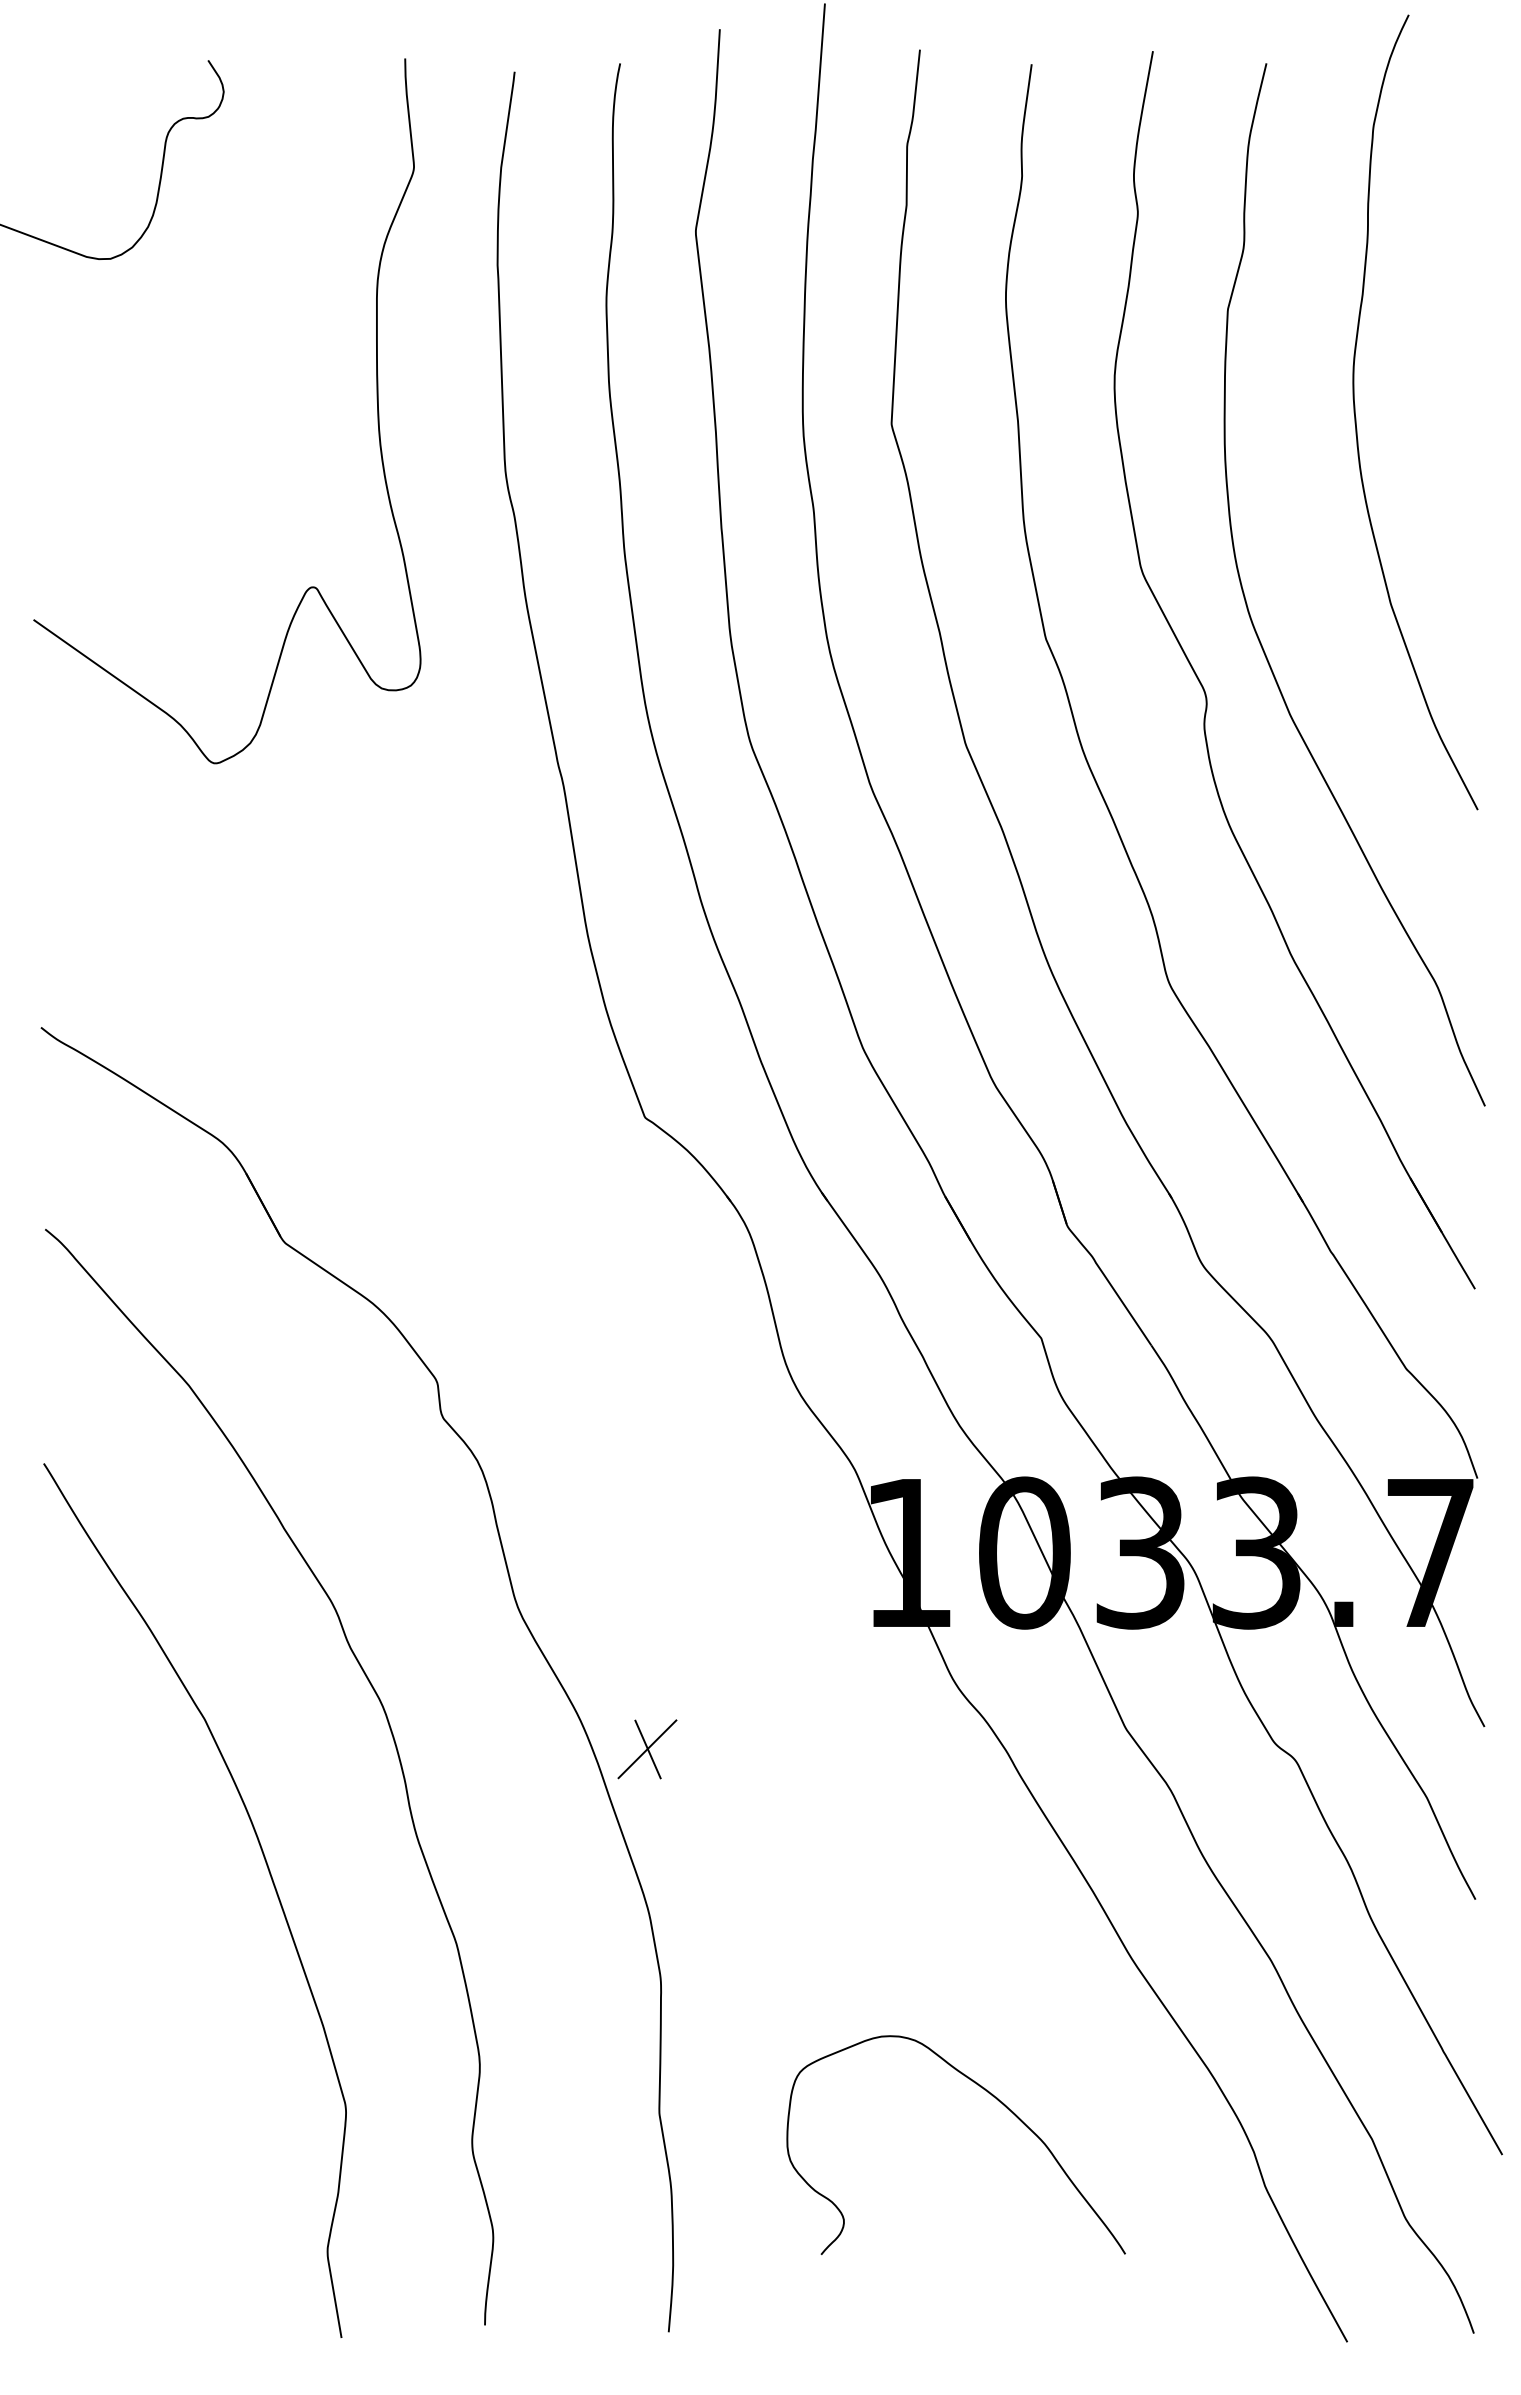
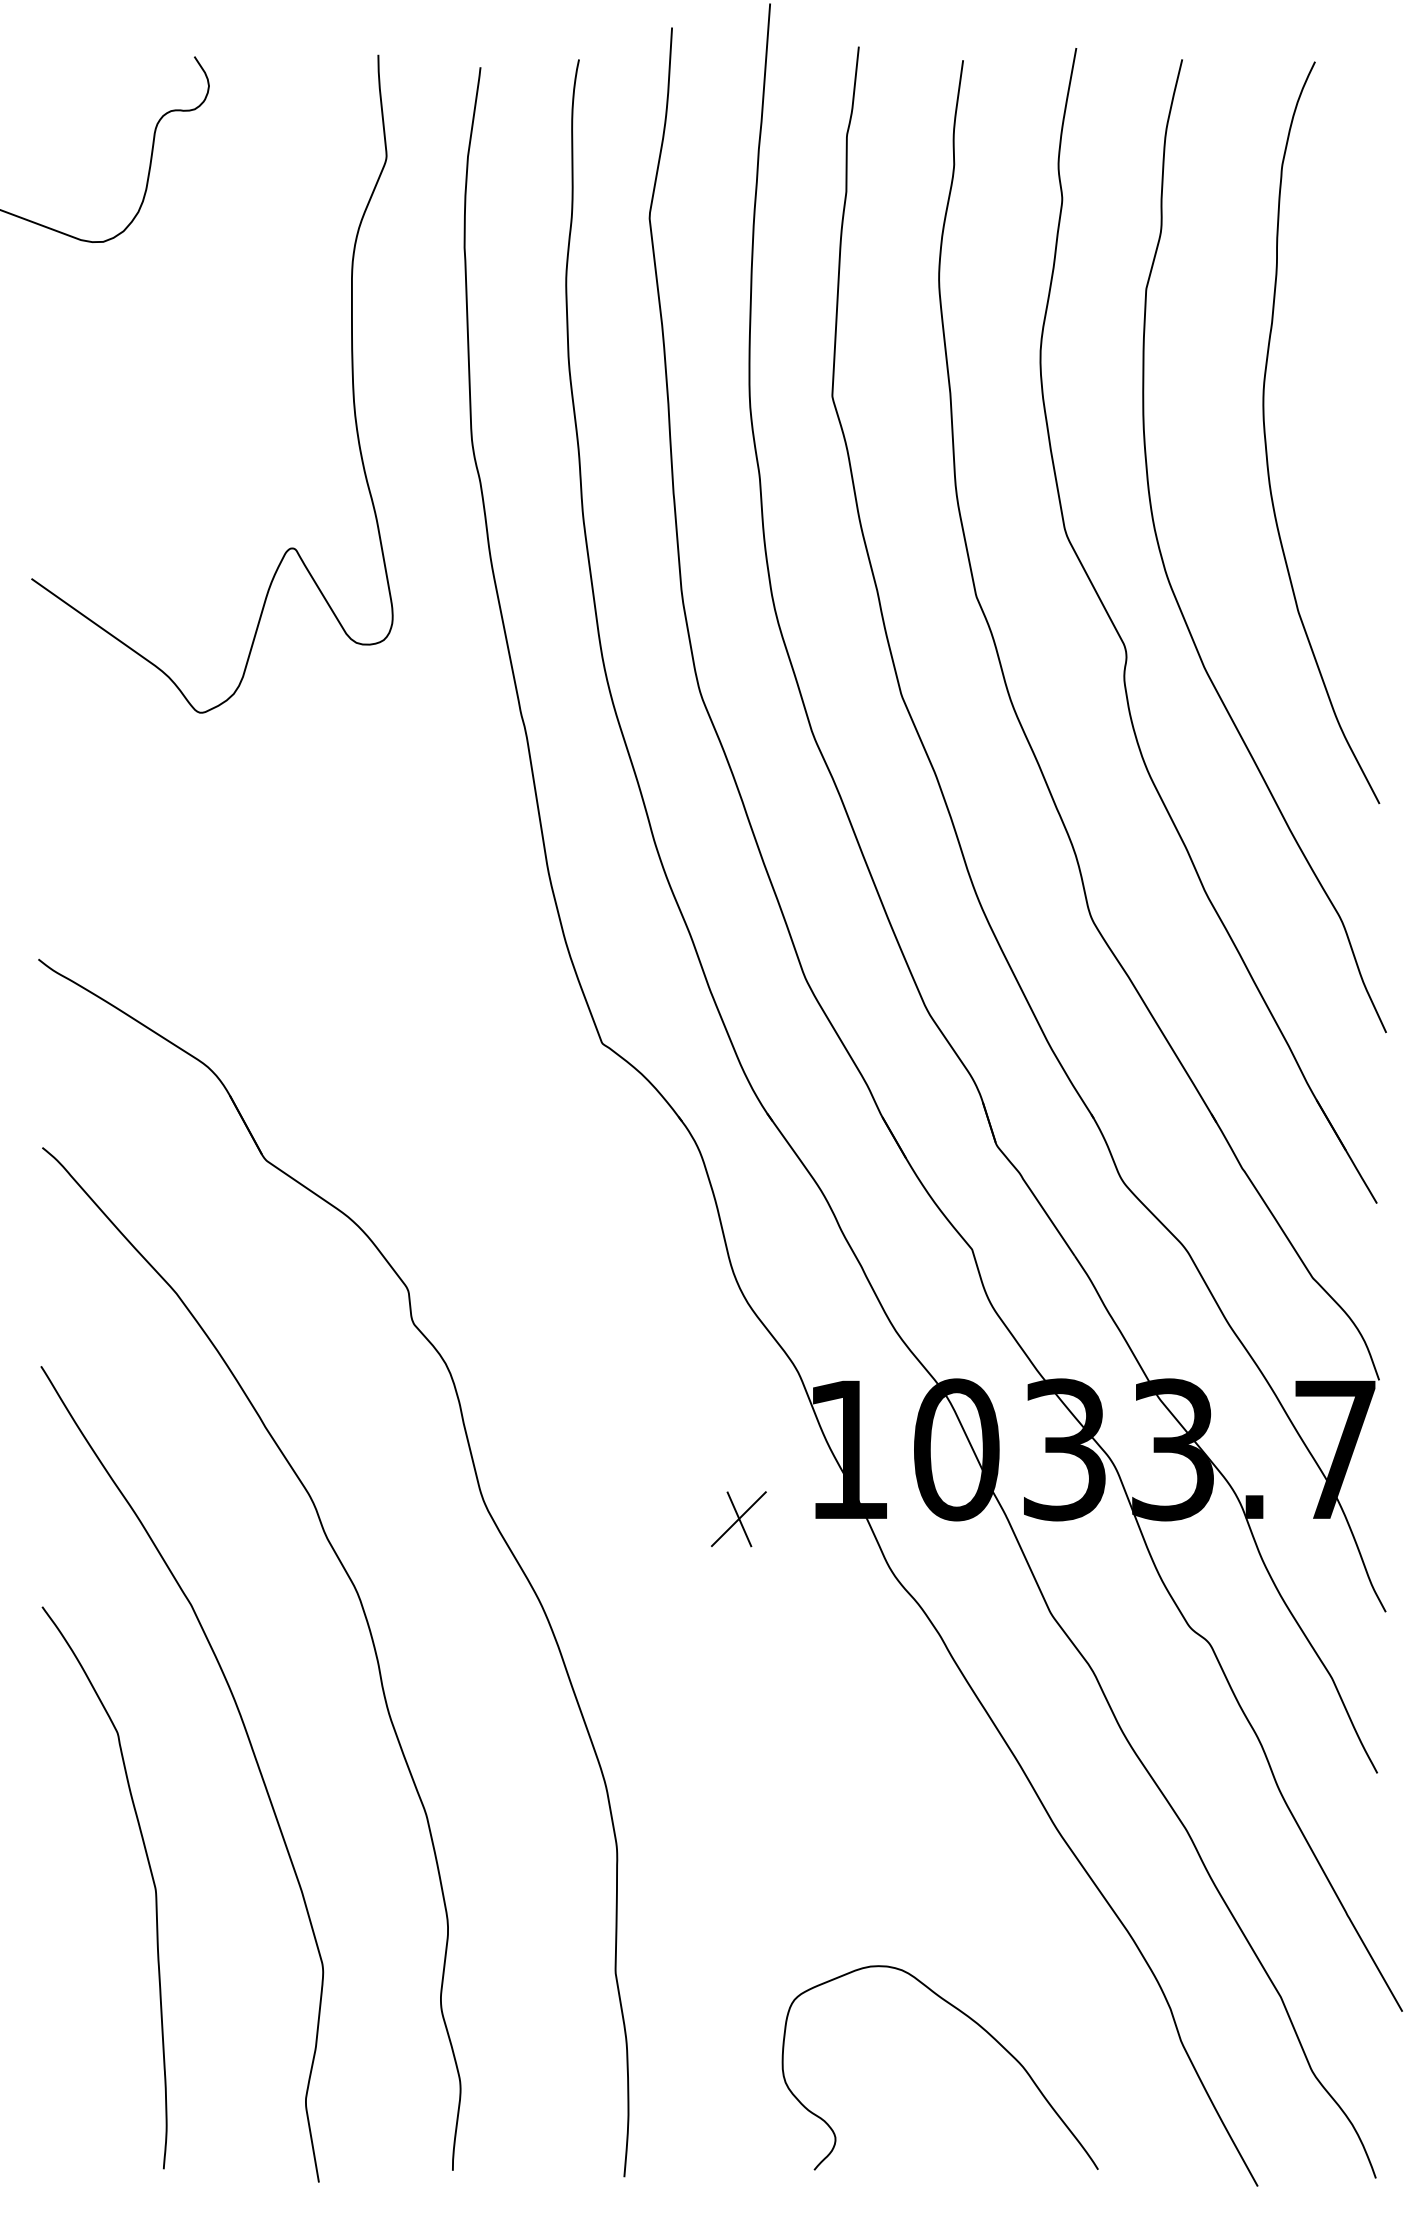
curve: (1356, 417) -> (1266, 437), moved
part: (647, 1749) -> (738, 1519), moved
curve: (161, 2008) -> (150, 1874), added
curve: (993, 2097) -> (975, 2023), moved

